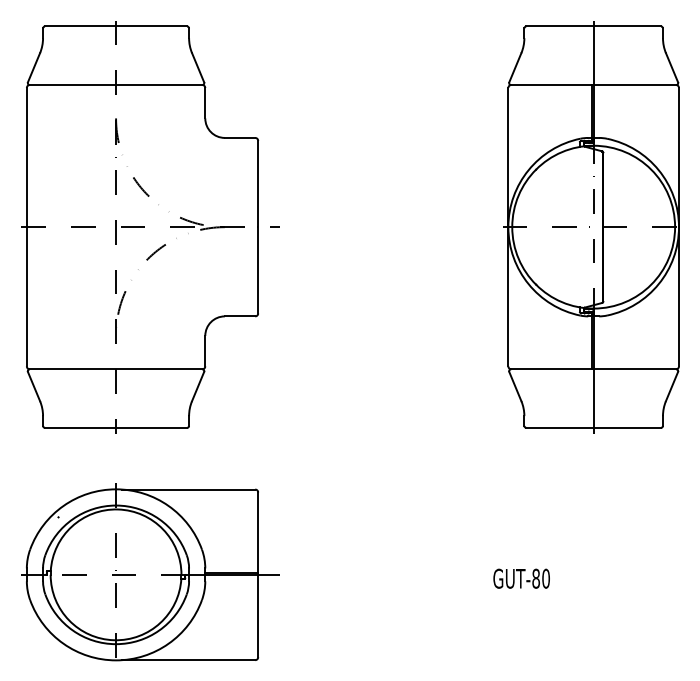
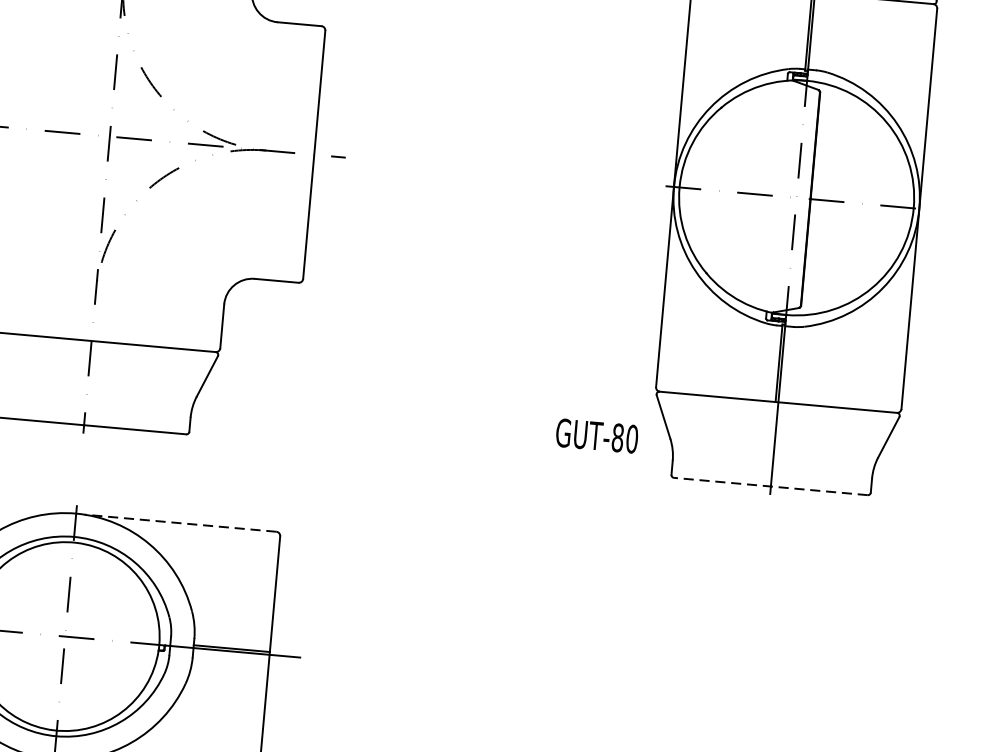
line: (593, 427) -> (770, 485), solid -> dashed
line: (188, 489) -> (180, 523), solid -> dashed
text: (521, 578) -> (596, 435), moved

